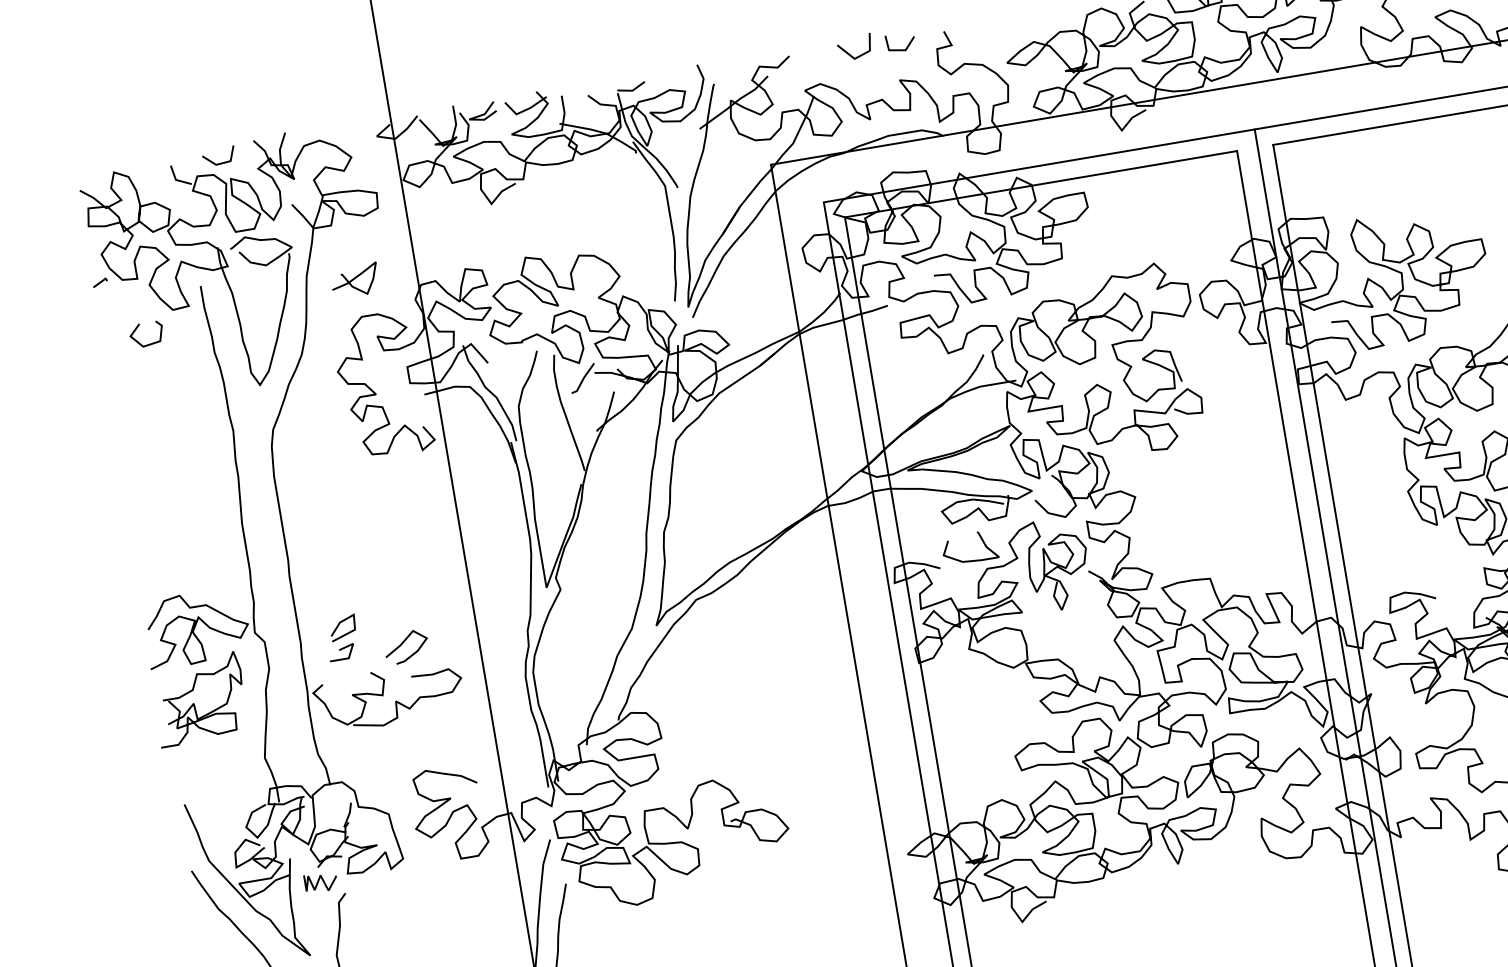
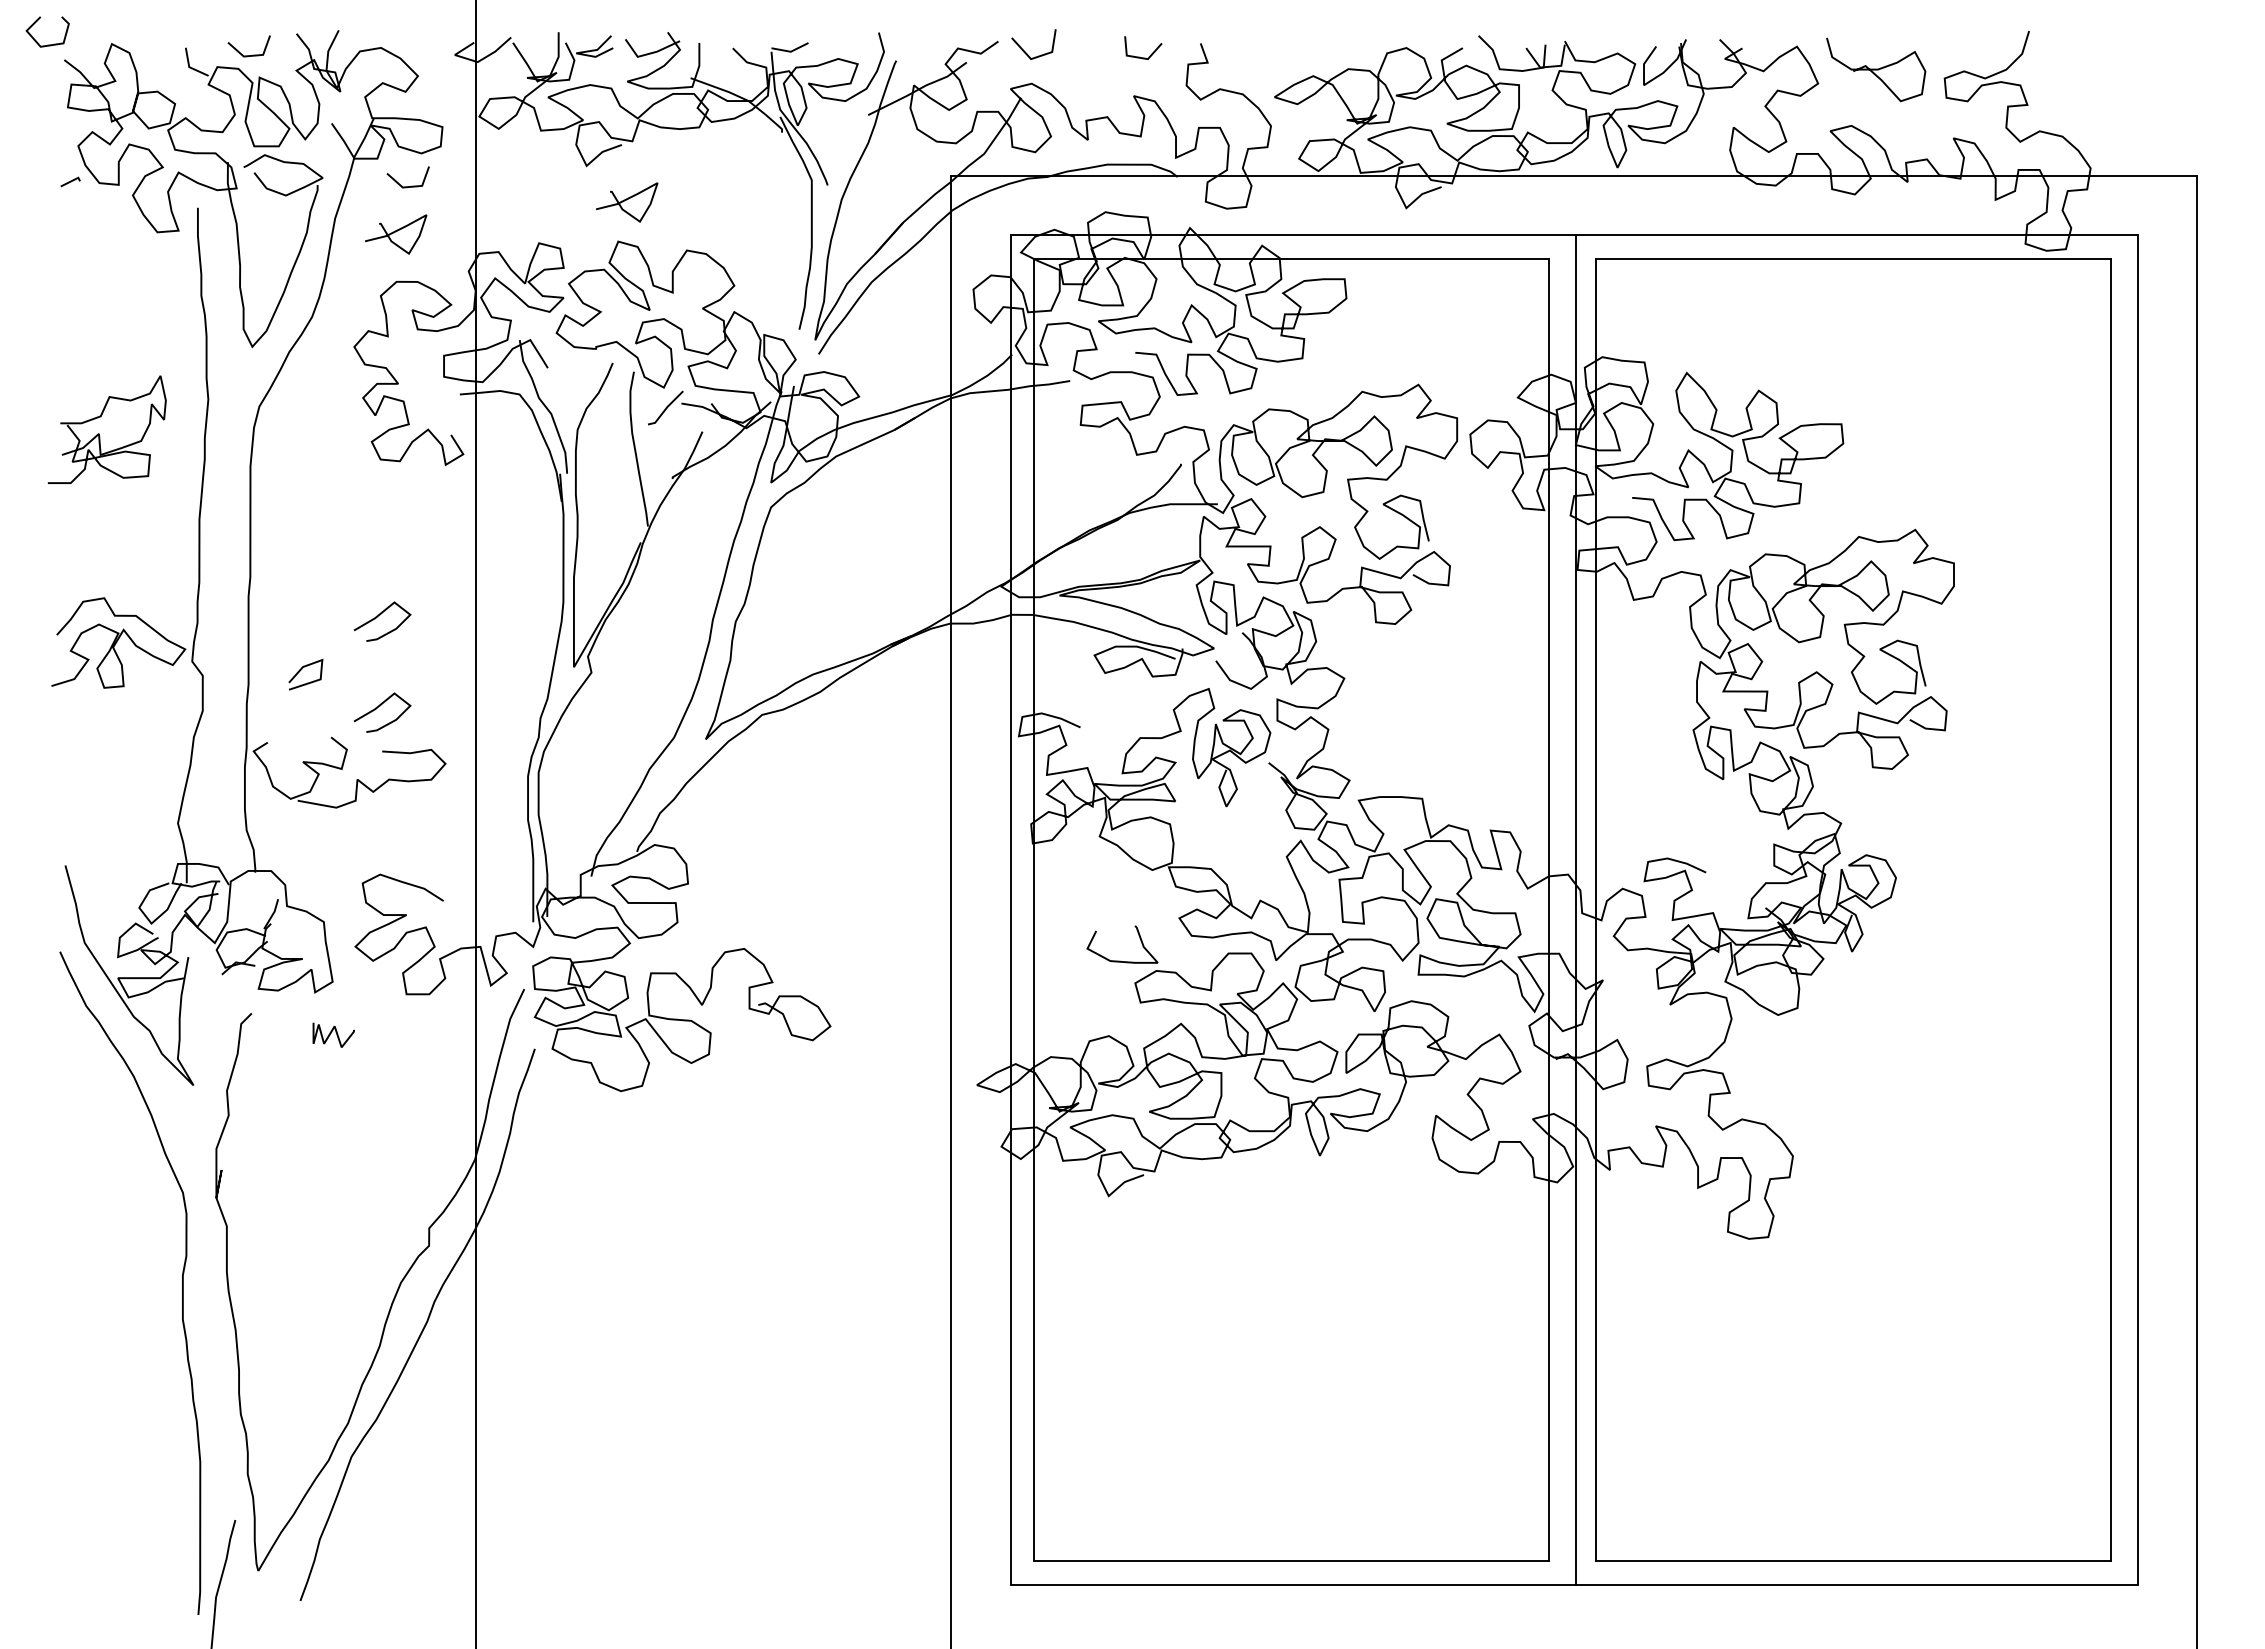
line: (849, 53) -> (1025, 51), moved
curve: (526, 225) -> (626, 200), added
line: (360, 241) -> (411, 185), added
curve: (148, 344) -> (47, 44), moved
curve: (970, 560) -> (1120, 960), moved
curve: (392, 573) -> (380, 615), added
line: (341, 650) -> (298, 702), removed
part: (198, 699) -> (106, 429), moved
curve: (319, 881) -> (331, 1033), moved

